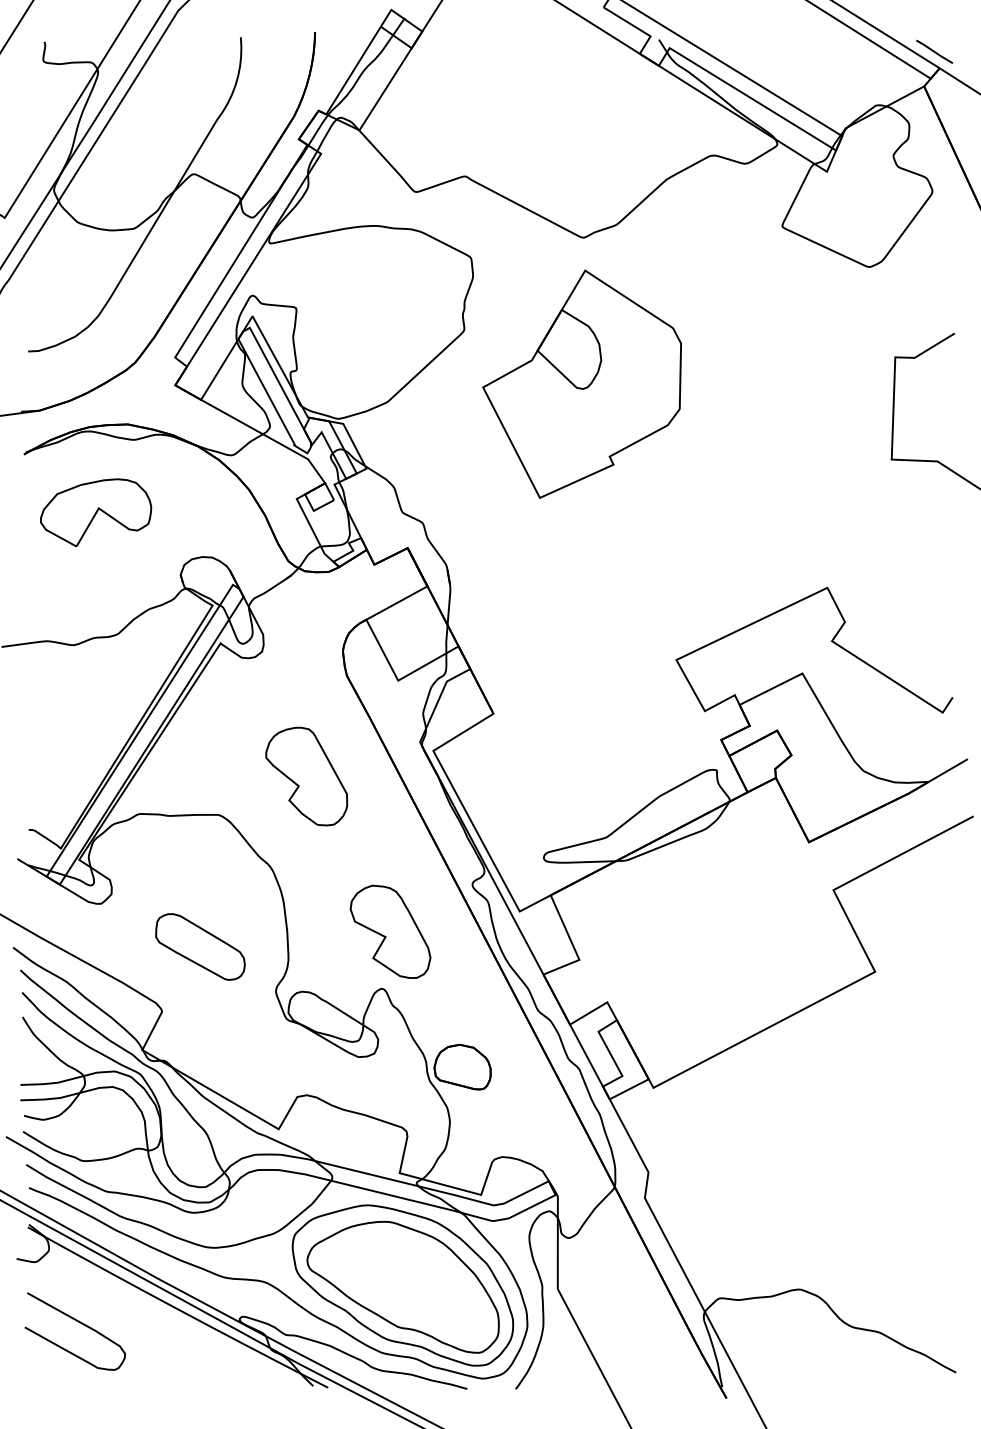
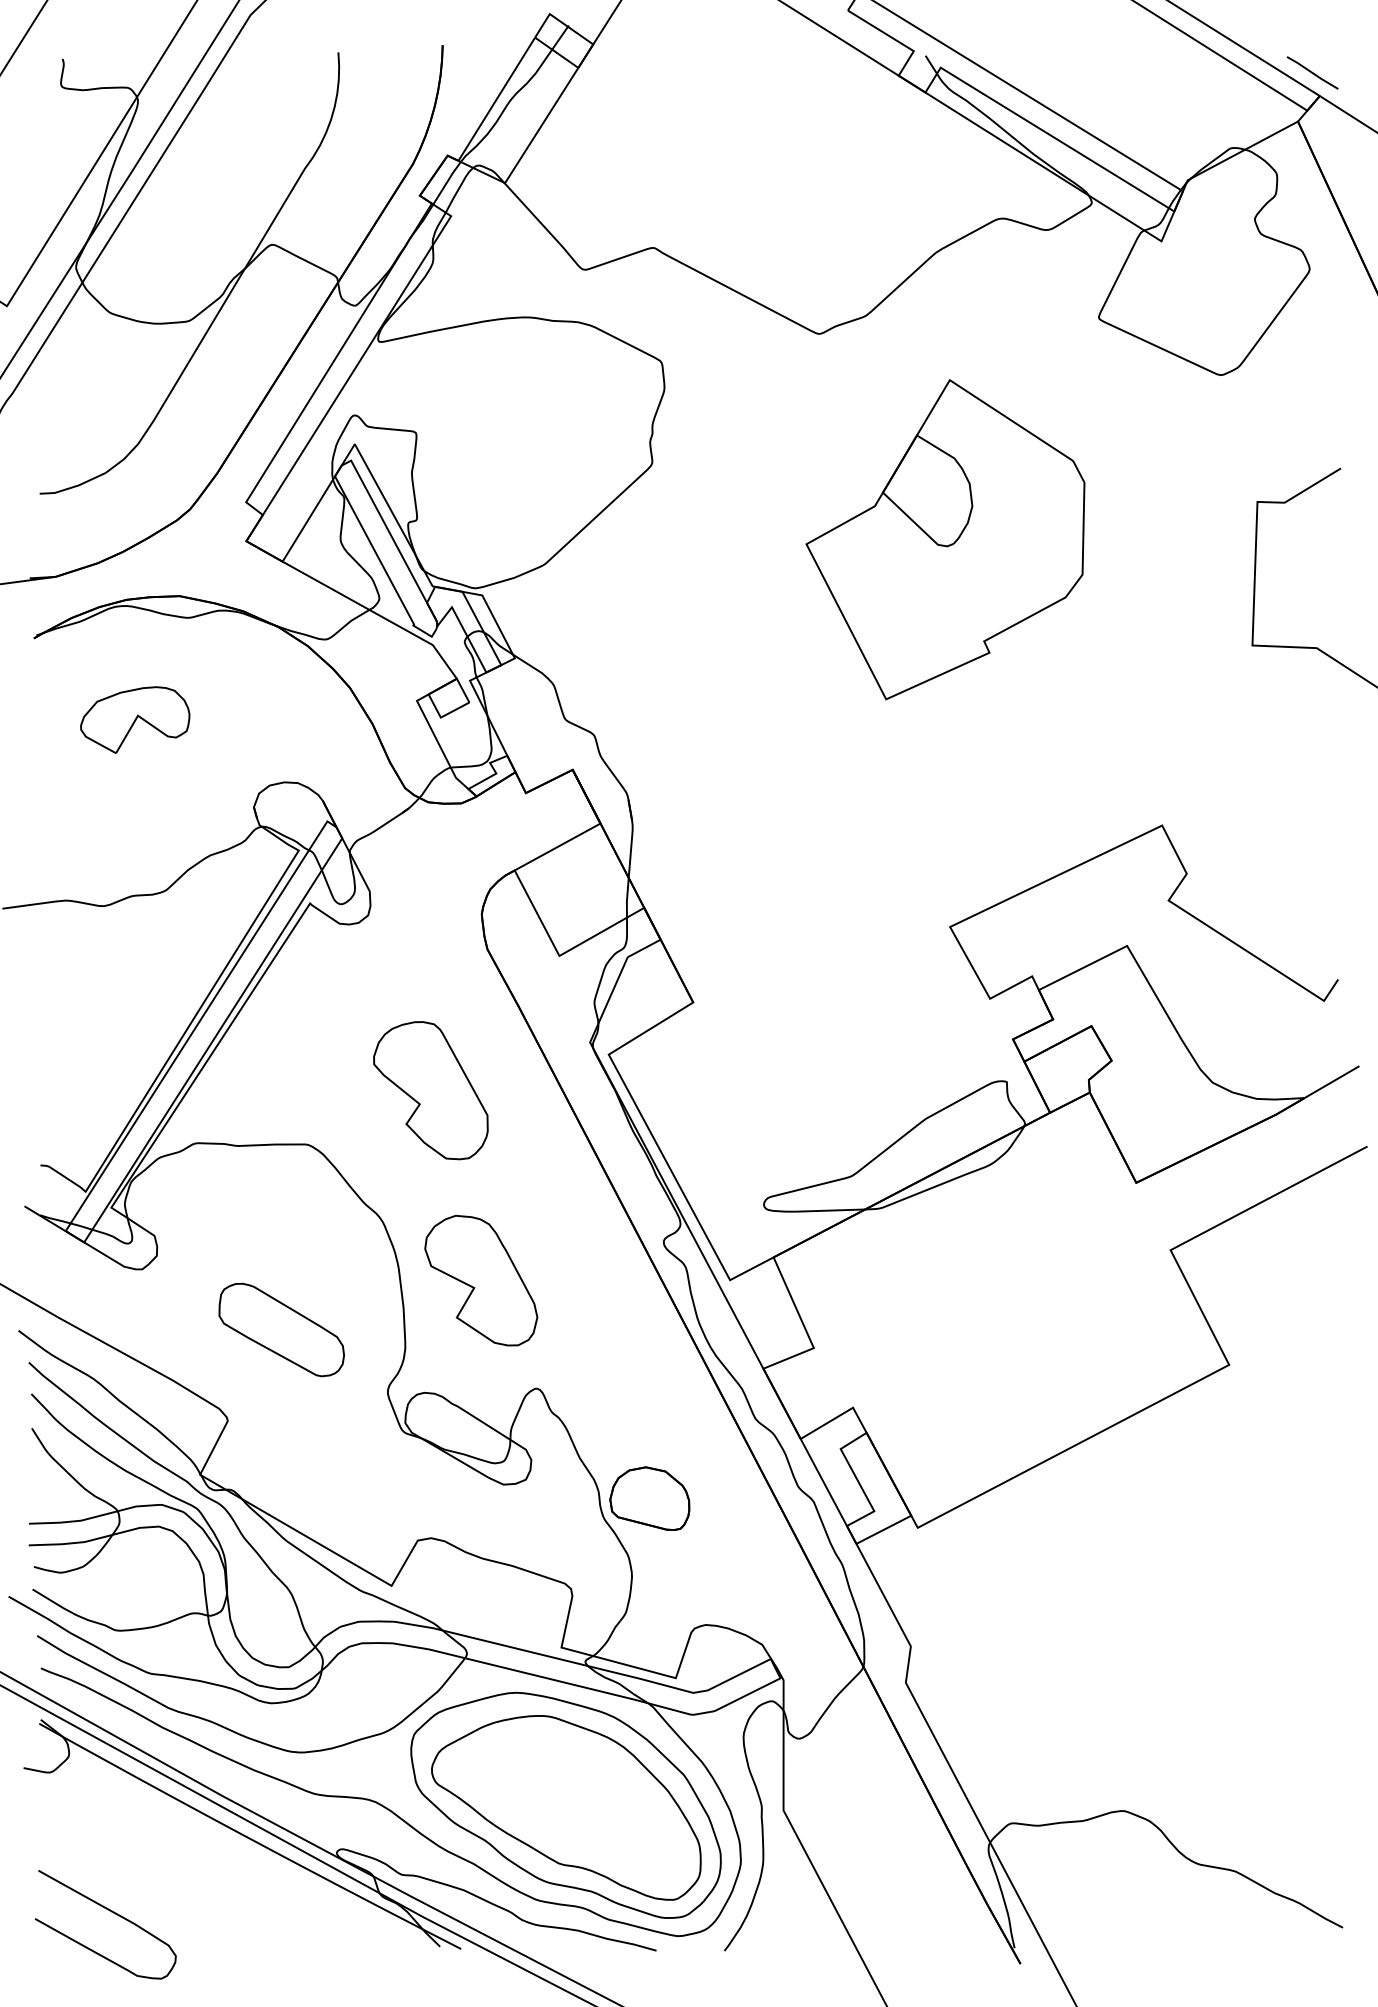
part: (581, 383) -> (944, 538), moved
part: (96, 512) -> (135, 719), size x0.7
part: (390, 931) -> (481, 1280), moved
curve: (79, 1323) -> (111, 1913), moved

